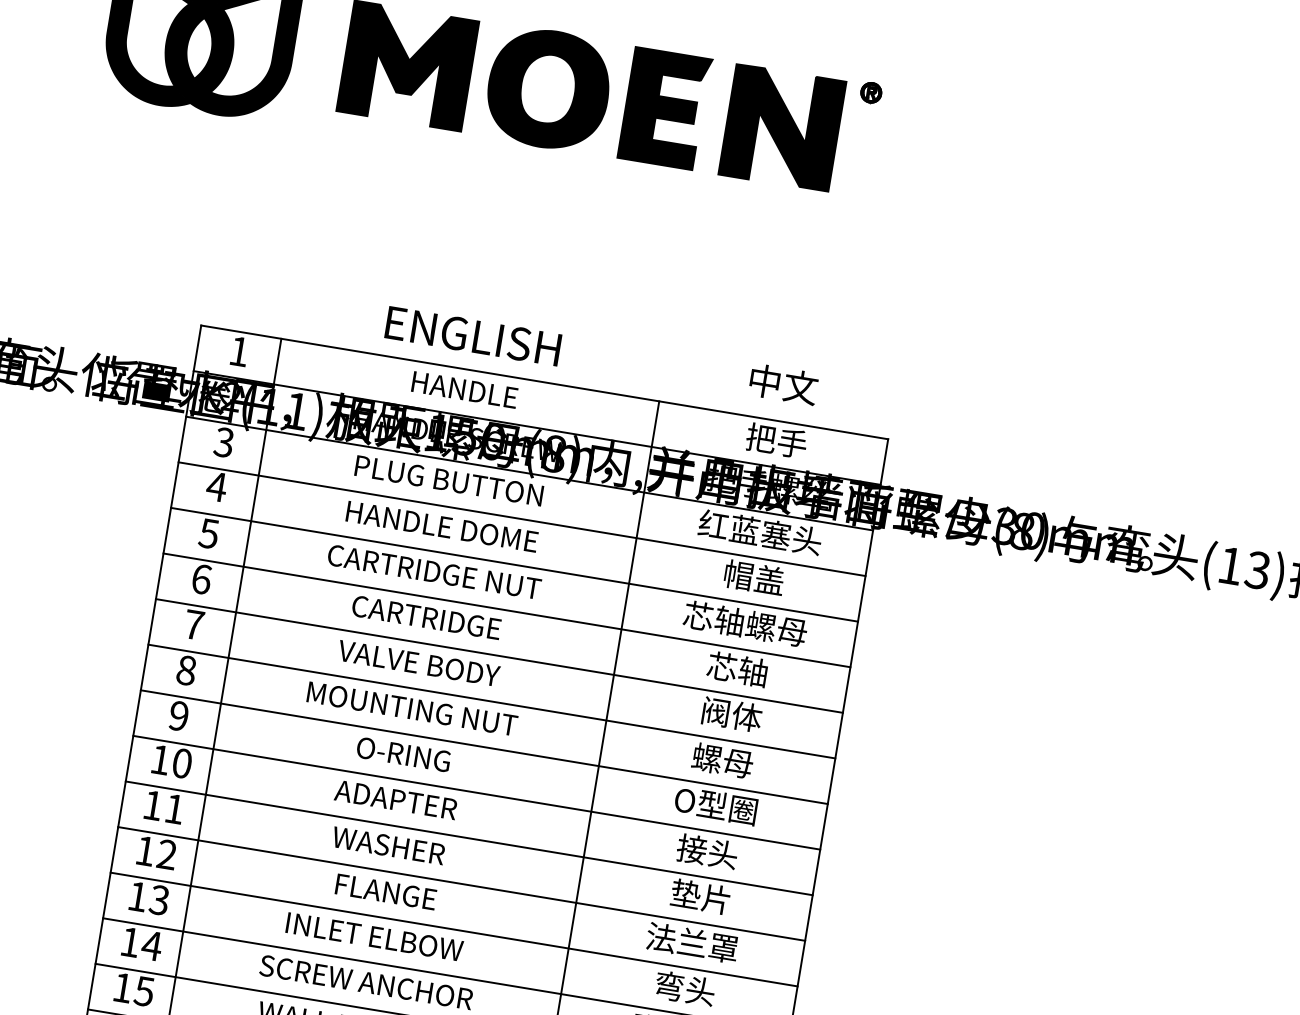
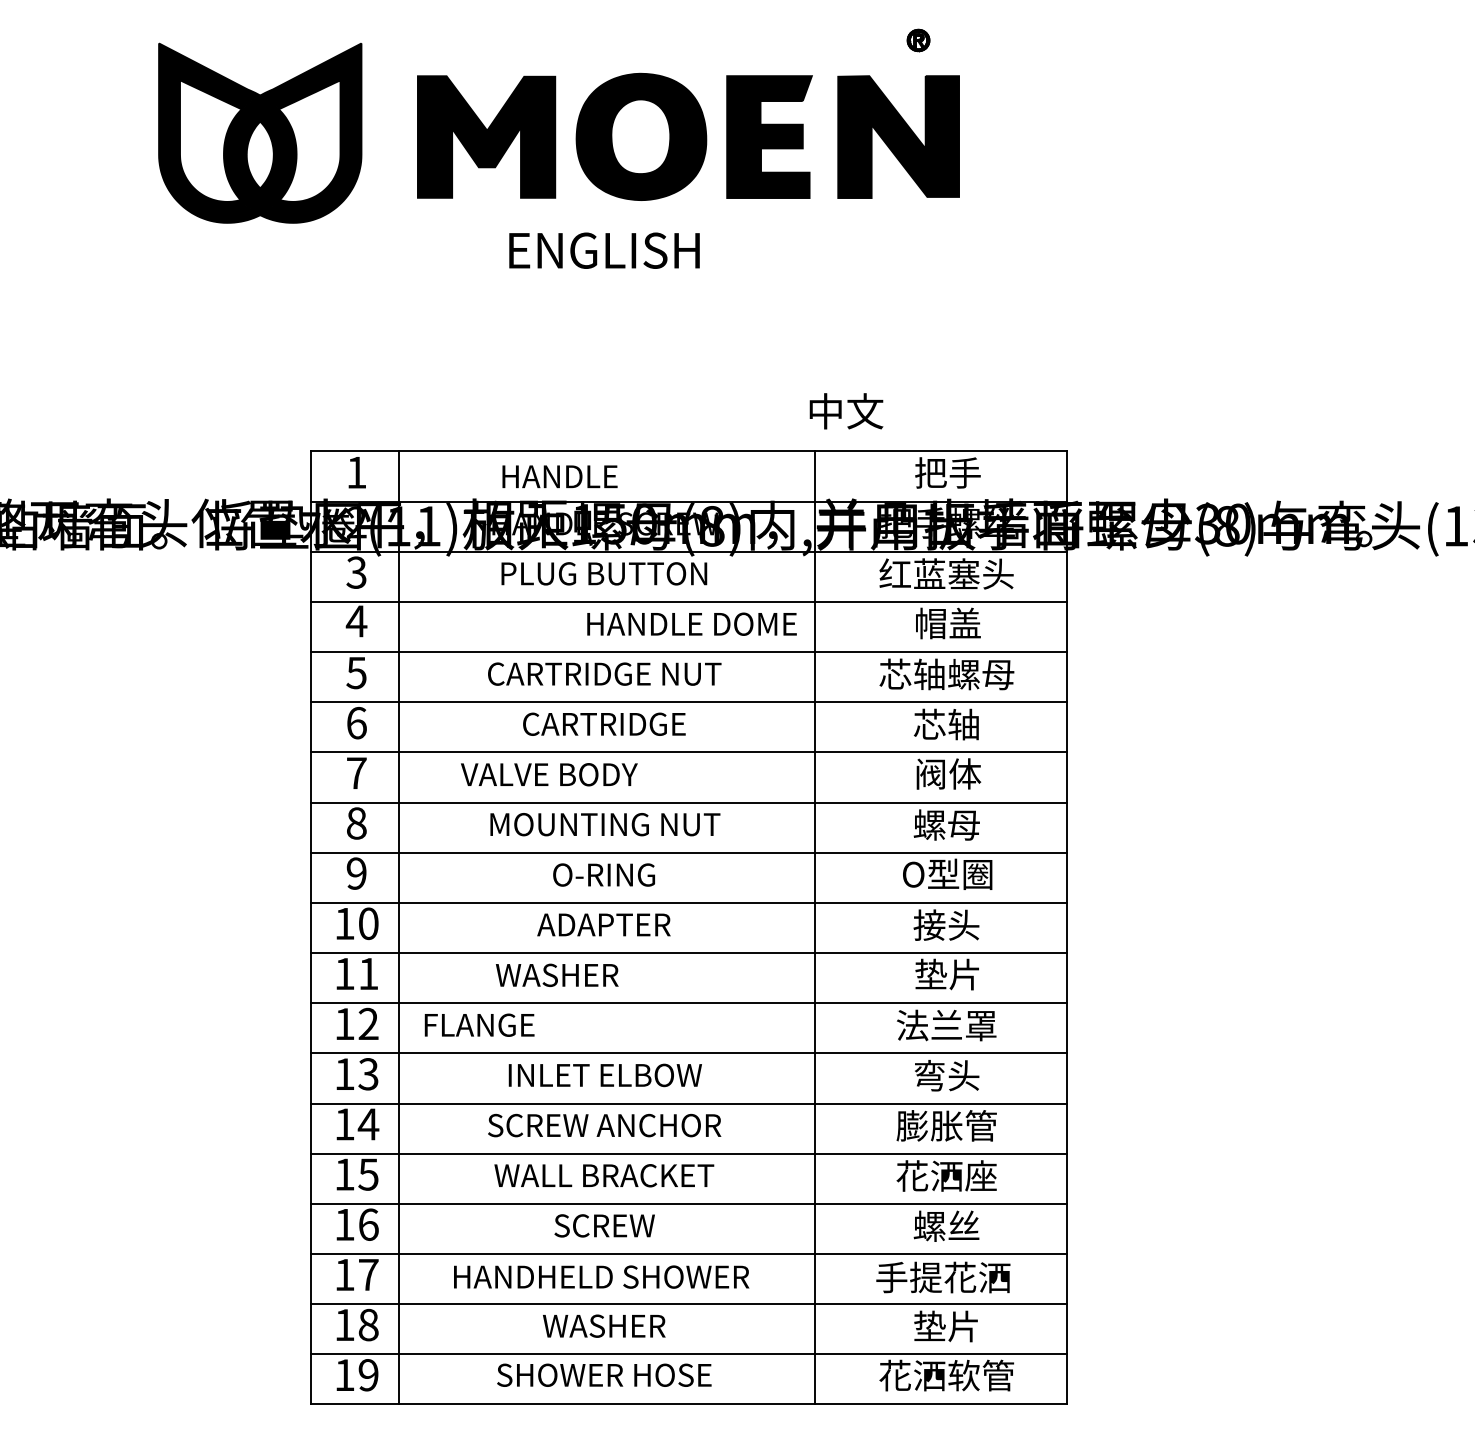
part: (871, 92) -> (918, 40), moved
text: (473, 336) -> (604, 250), moved
text: (783, 384) -> (846, 411), moved
text: (464, 389) -> (559, 476), moved
text: (441, 526) -> (691, 623), moved
text: (419, 663) -> (549, 774), moved
text: (389, 845) -> (557, 974), moved
text: (386, 891) -> (479, 1024), moved

